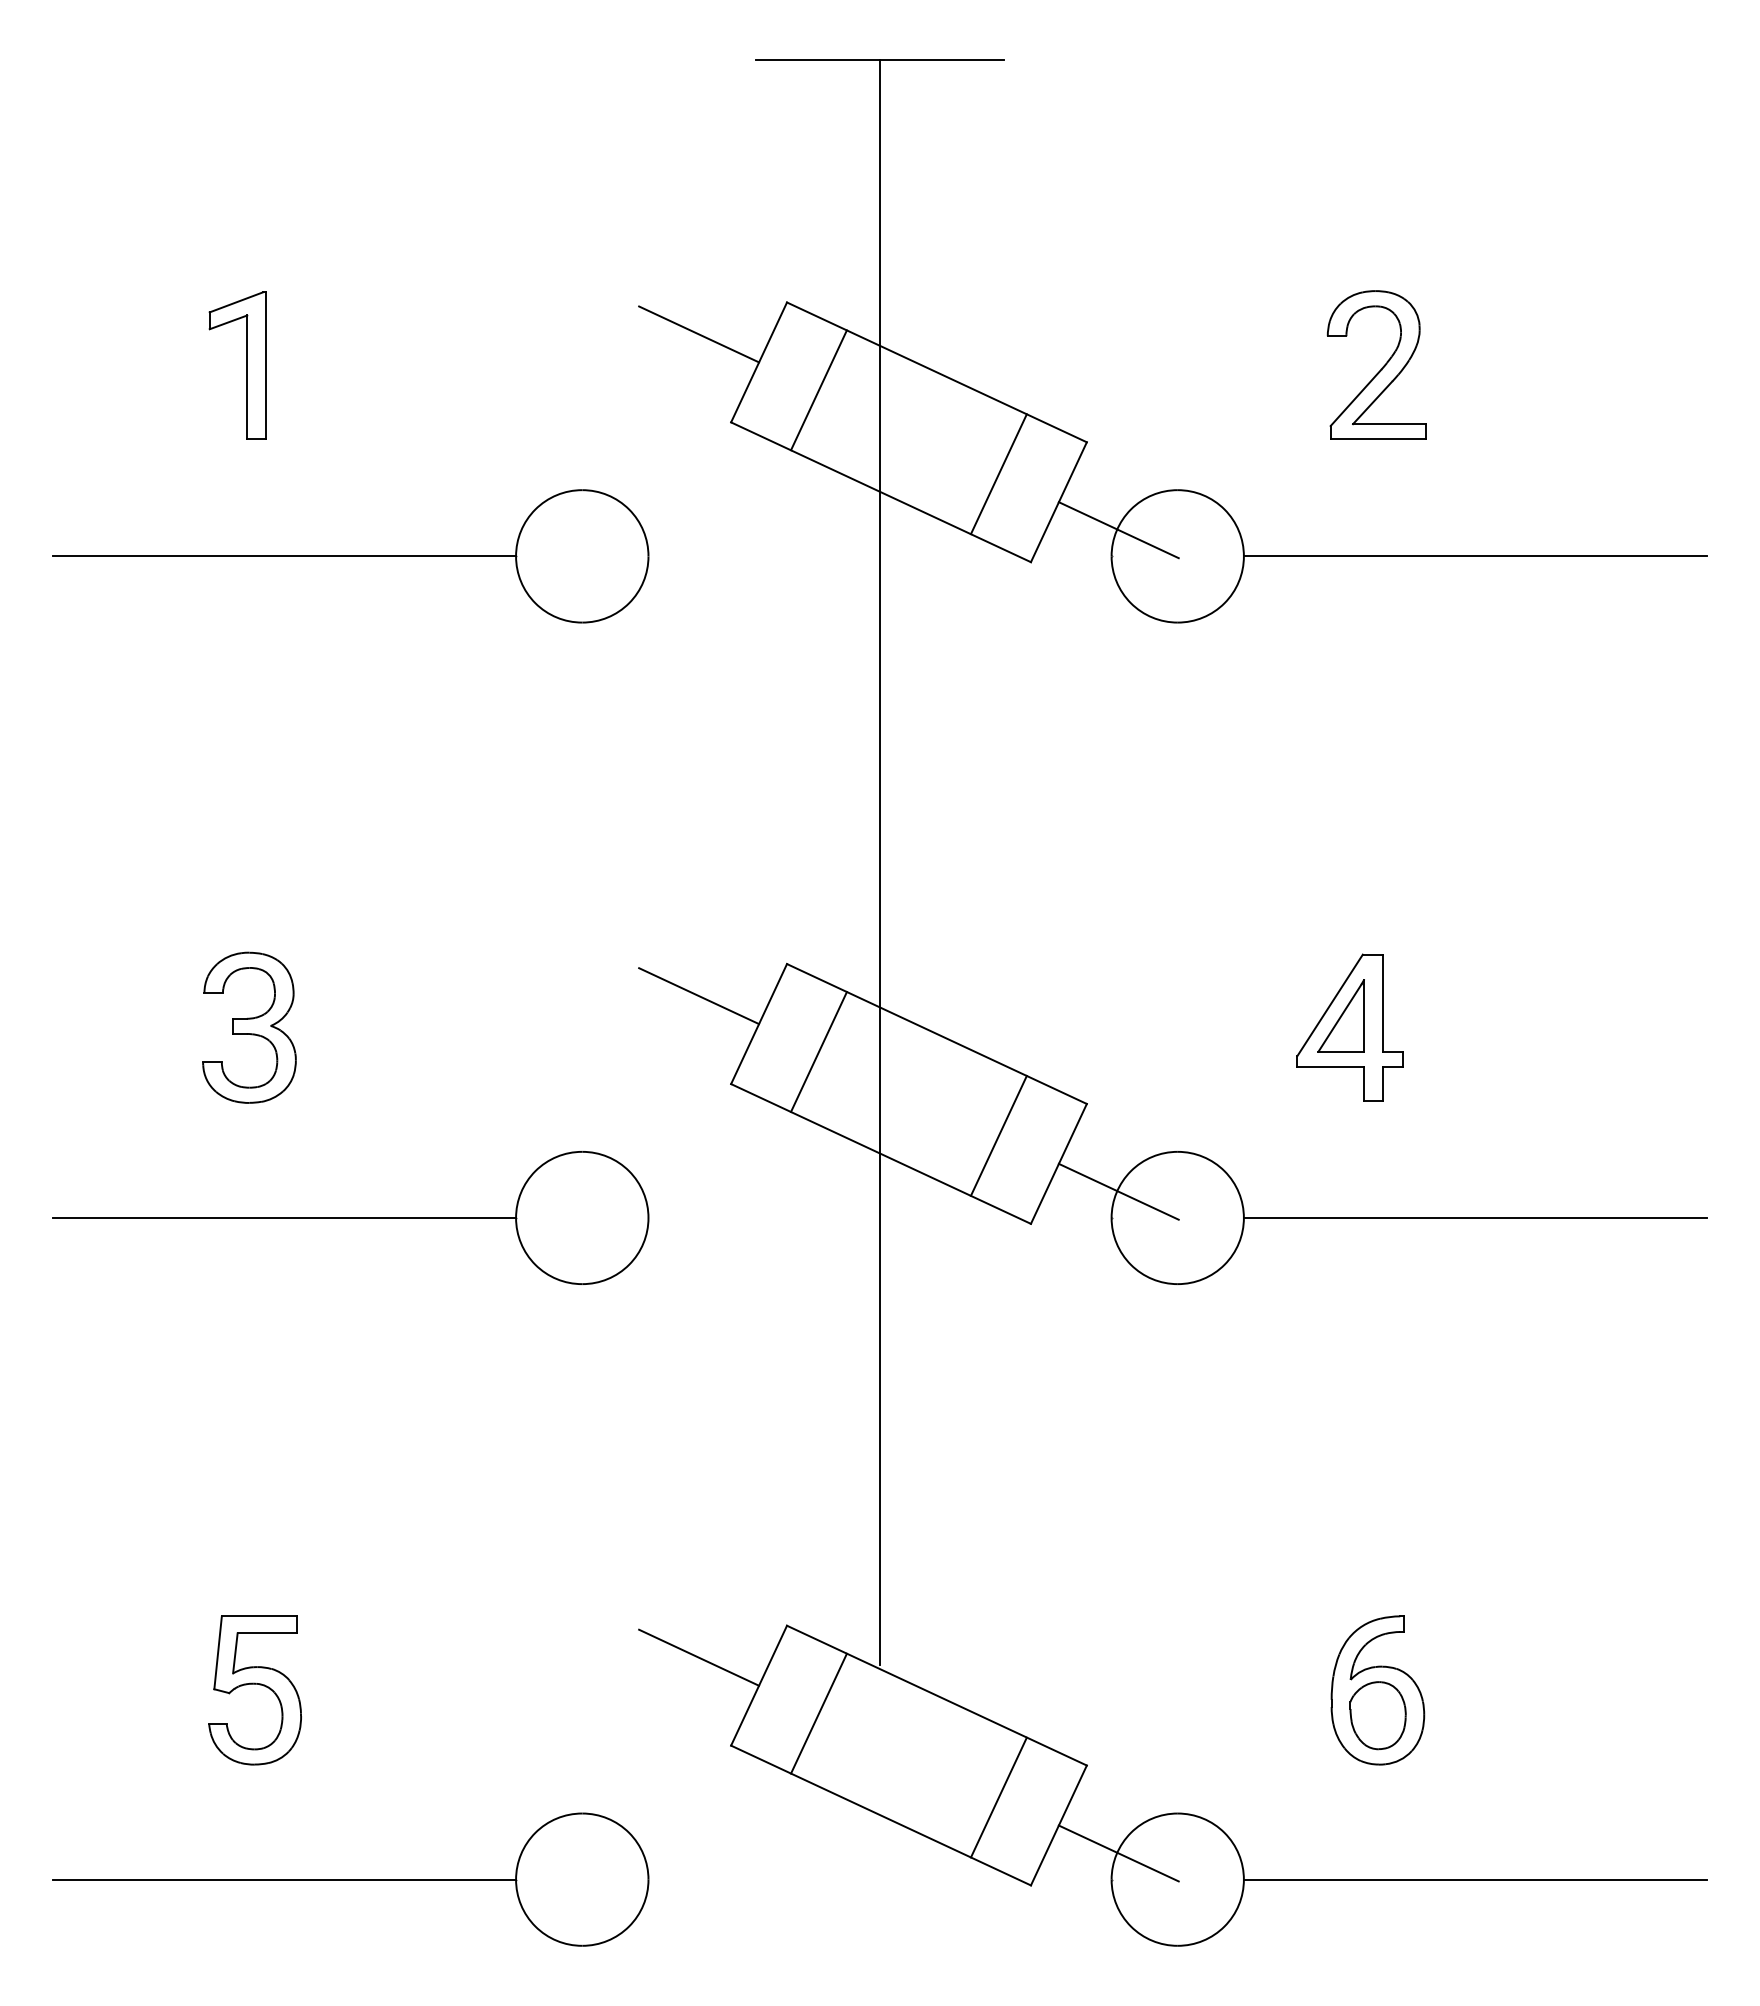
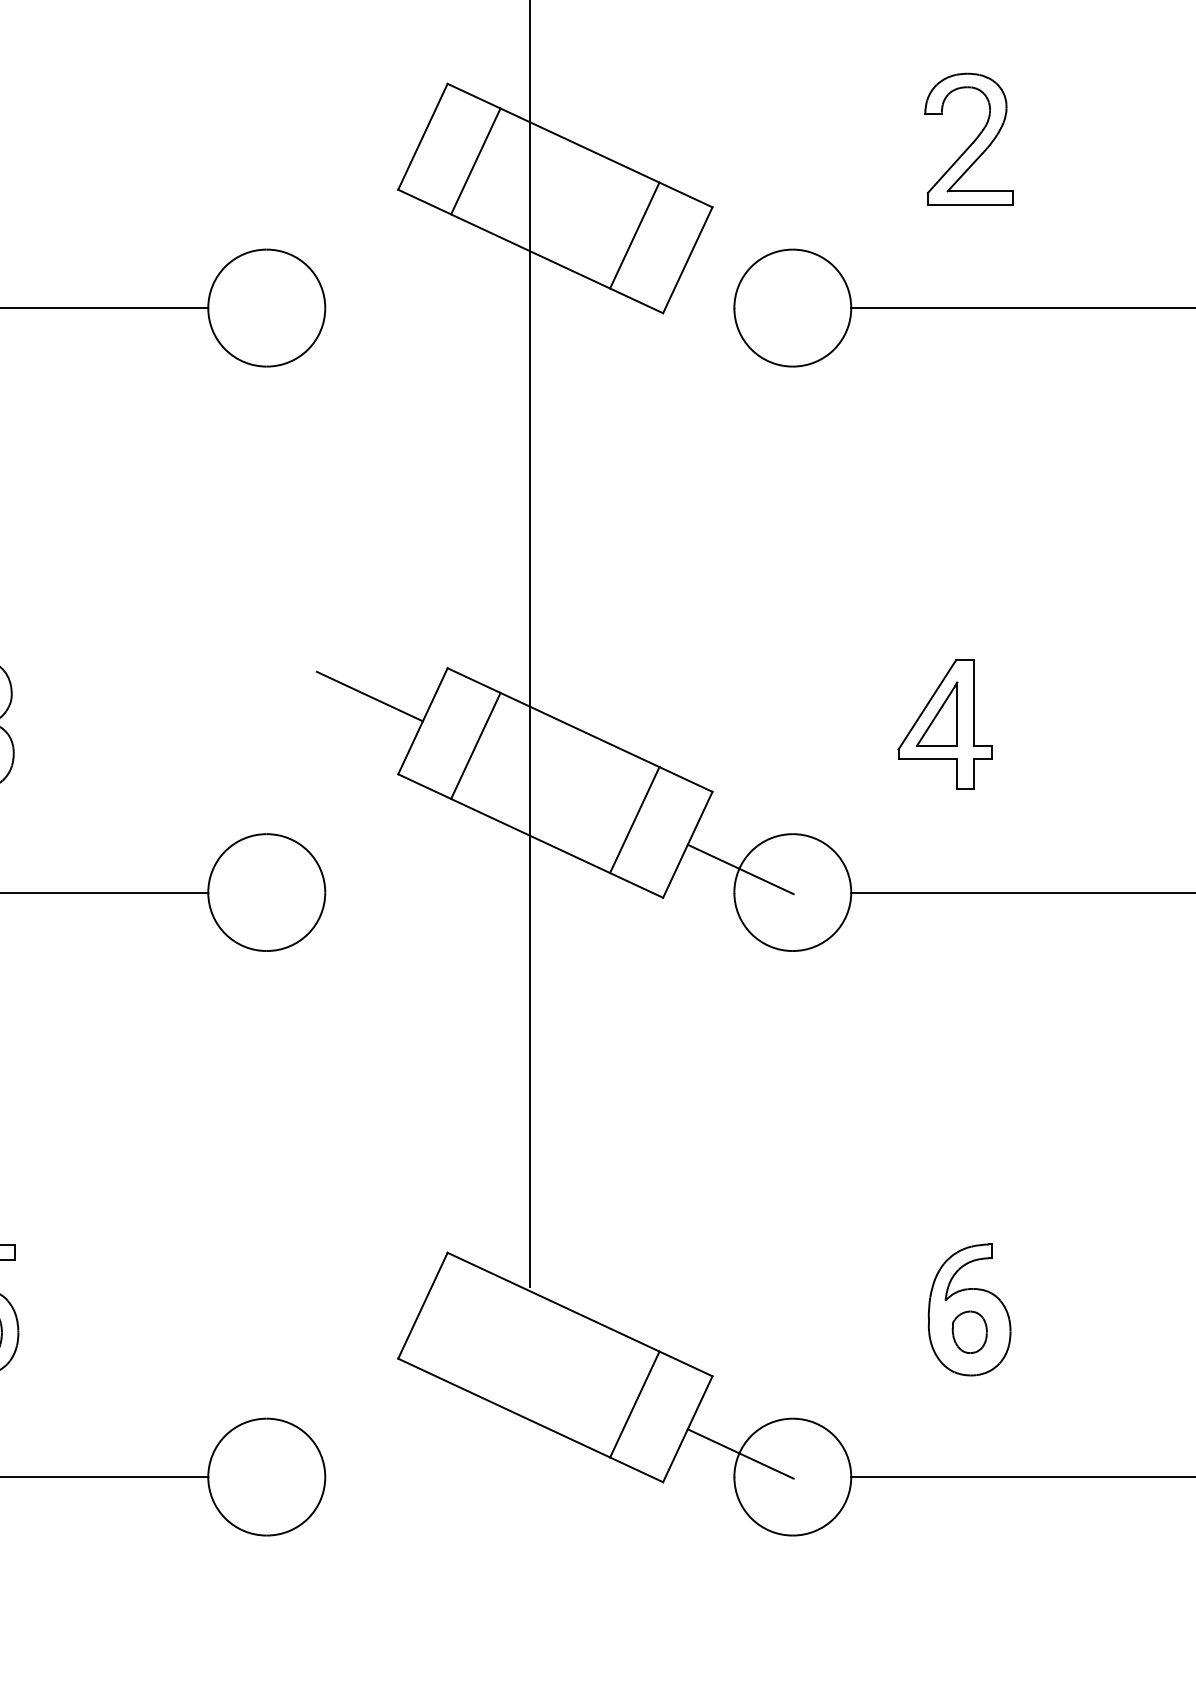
line: (699, 334) -> (370, 112), removed
line: (1118, 530) -> (740, 285), removed
line: (699, 1657) -> (370, 1280), removed
line: (818, 1713) -> (475, 1330), removed
part: (1377, 1715) -> (969, 1332), size x0.7

